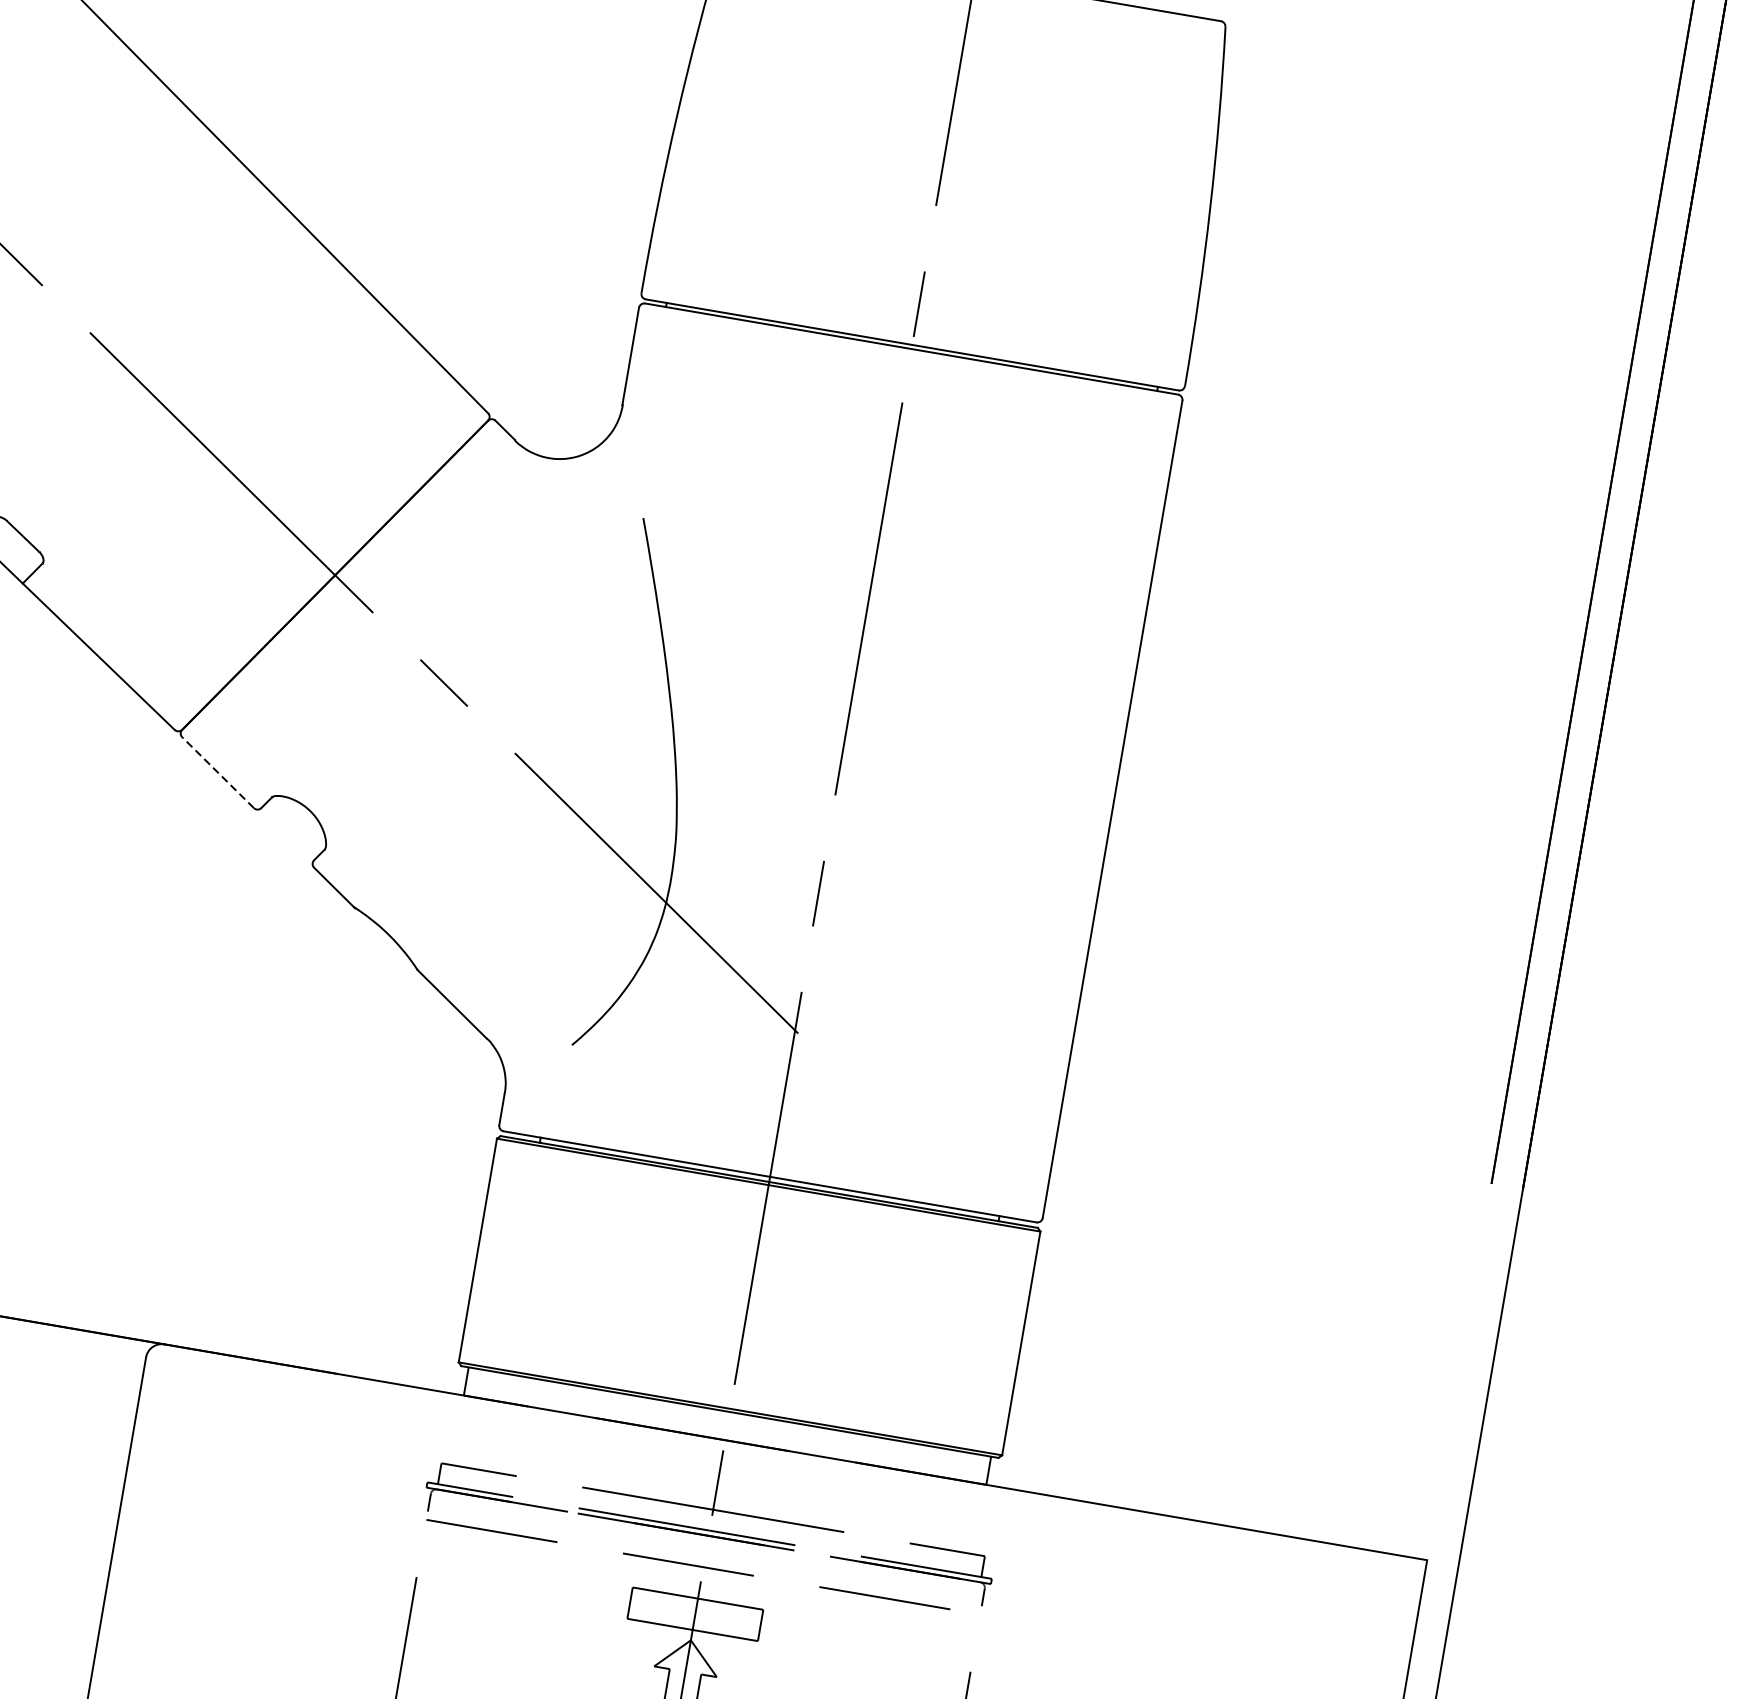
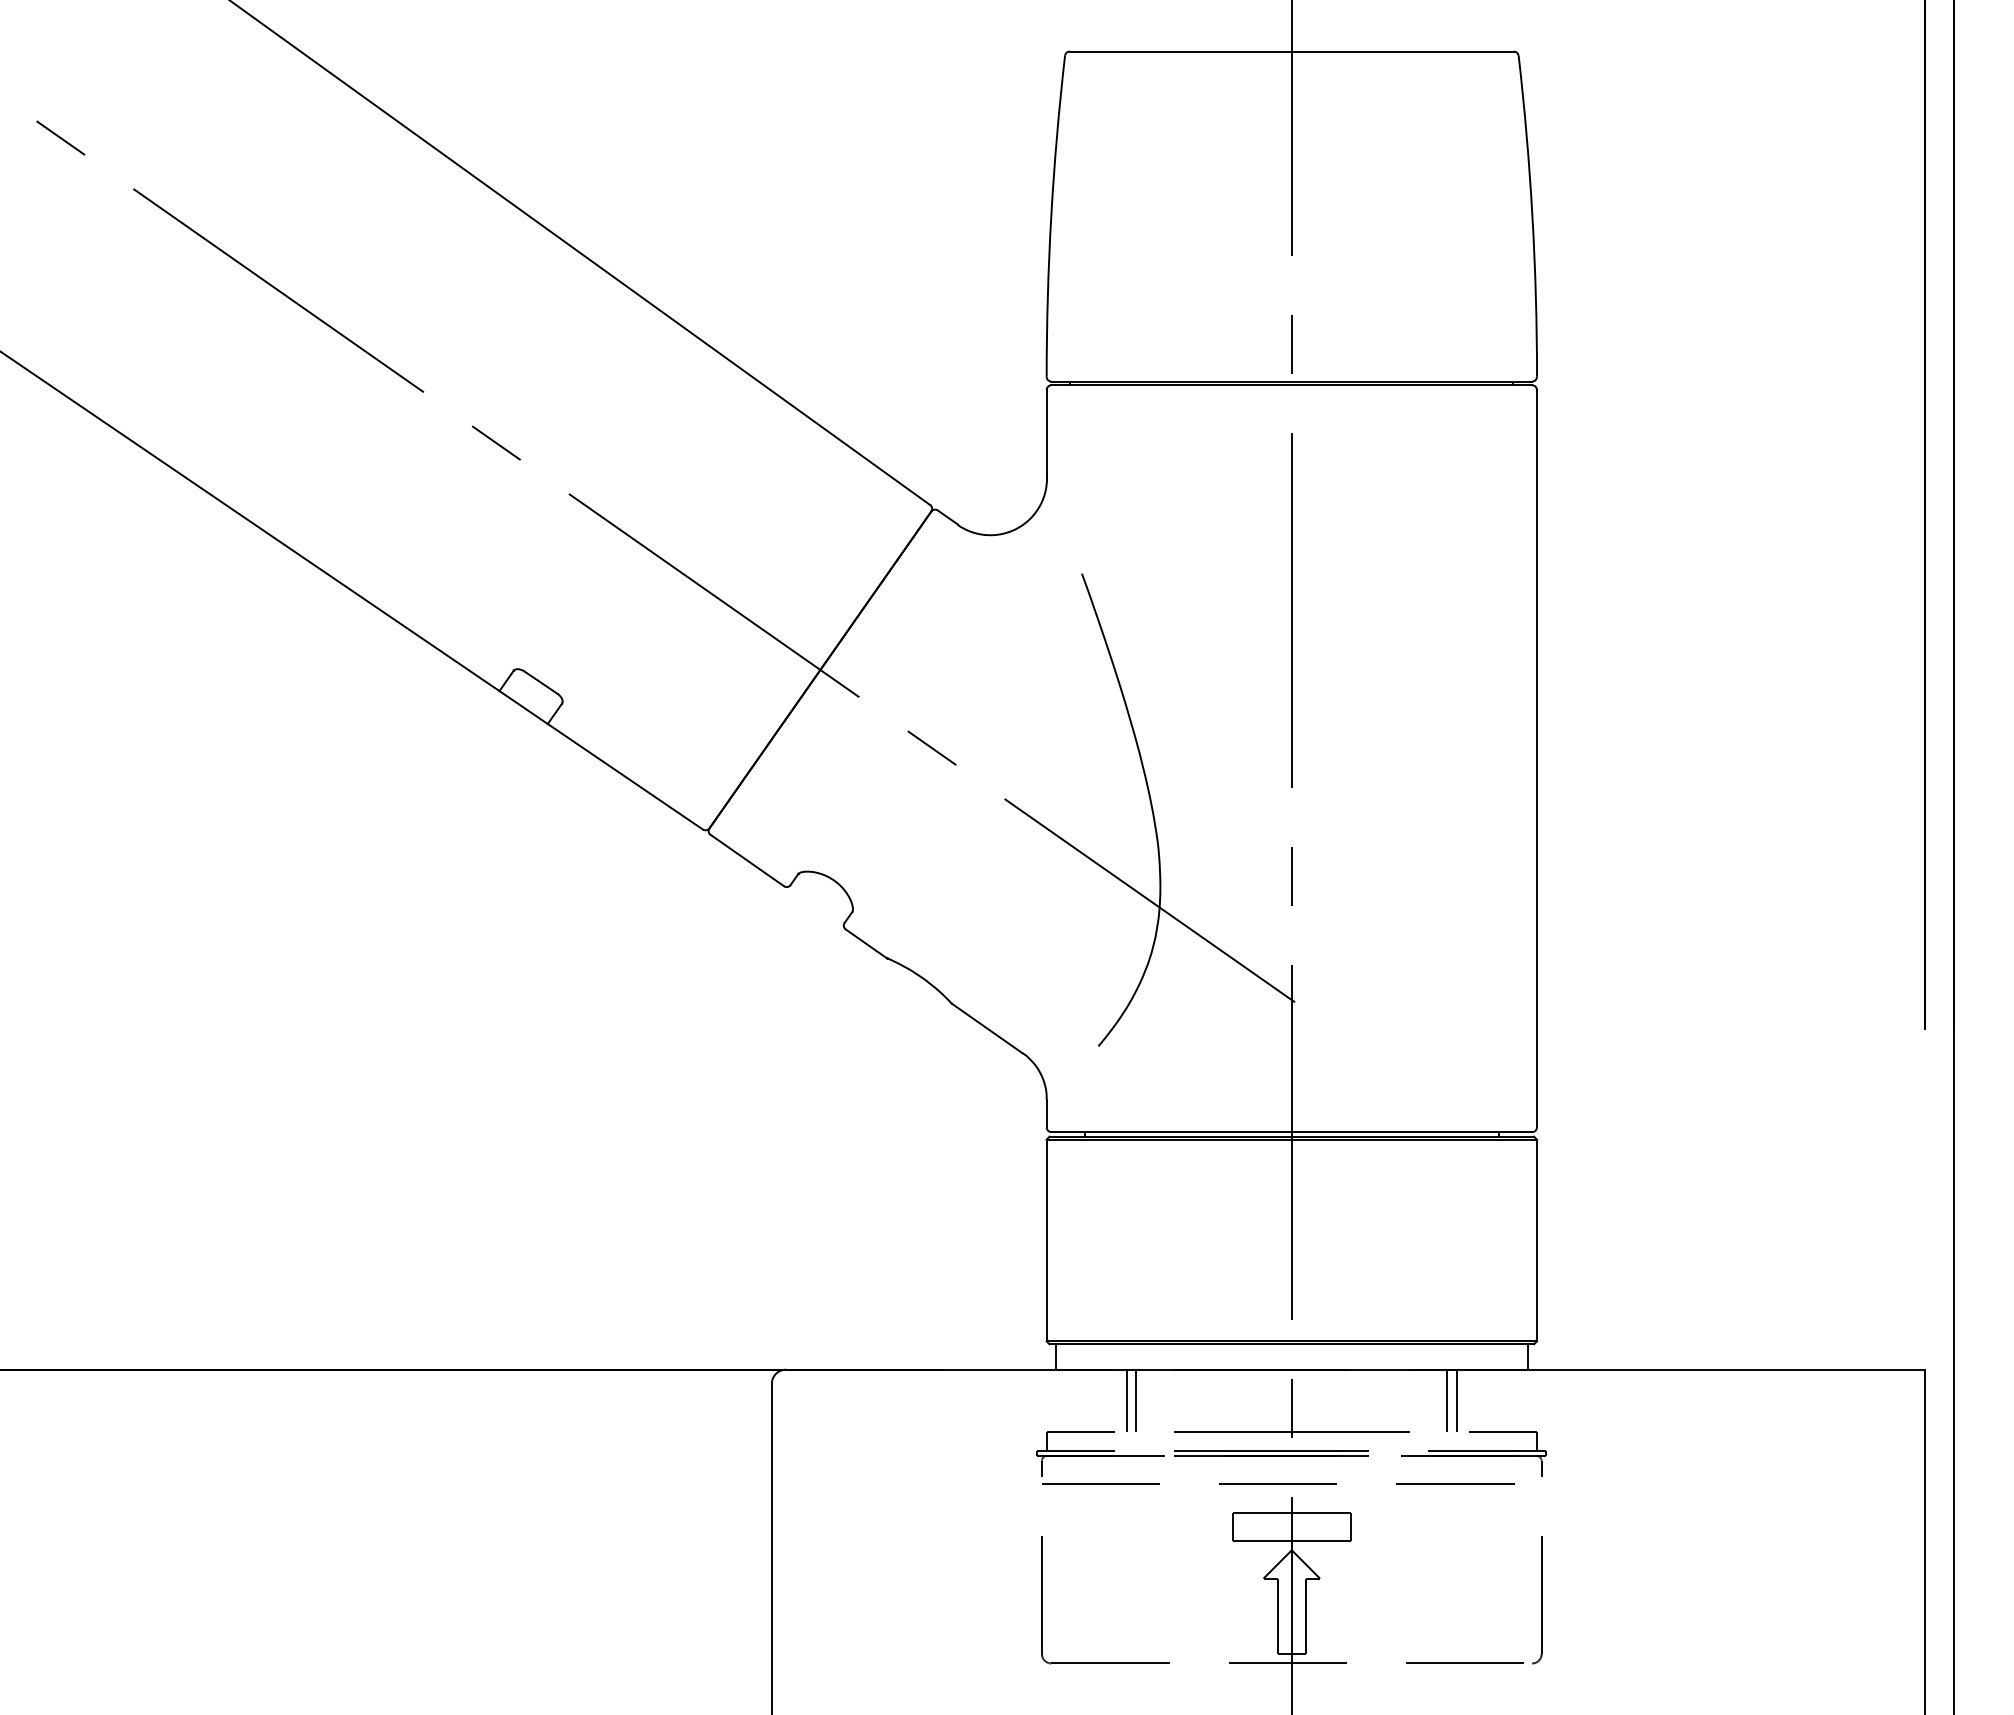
line: (218, 772) -> (747, 860), dashed -> solid
line: (536, 1443) -> (1126, 1400), added
line: (547, 1444) -> (1136, 1400), added
line: (891, 1503) -> (1447, 1400), added
line: (901, 1505) -> (1456, 1400), added

